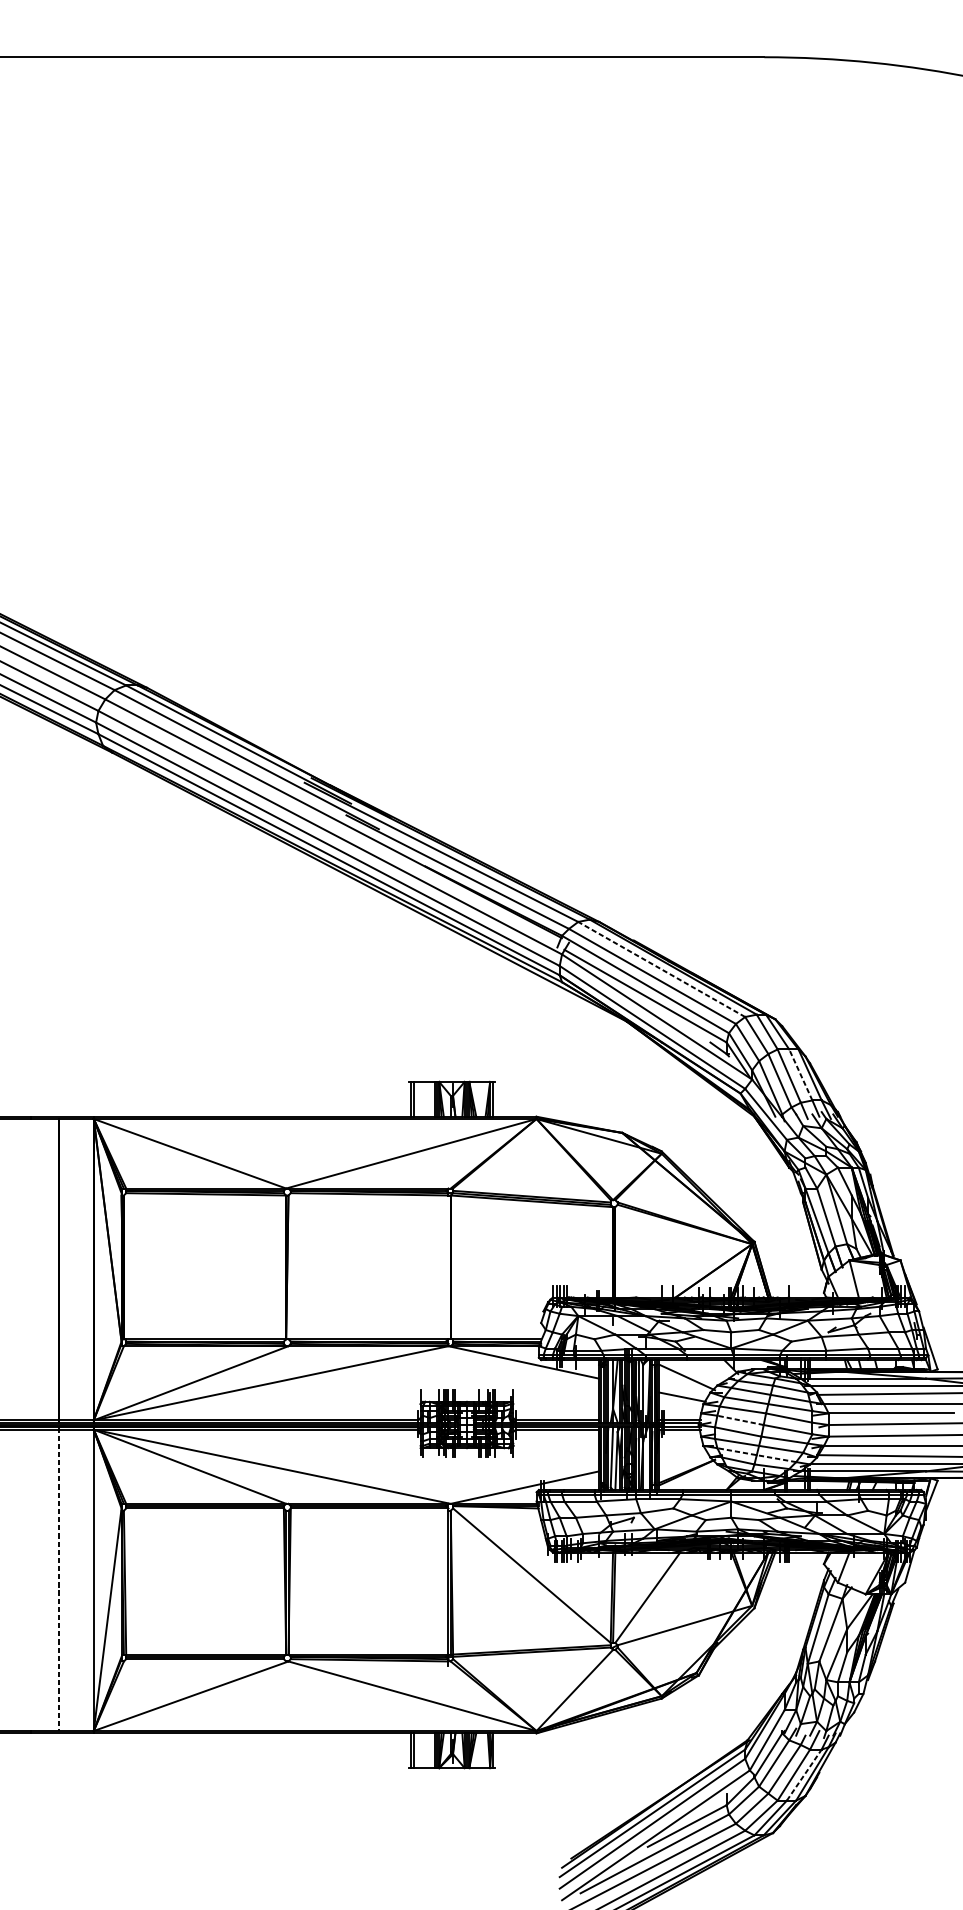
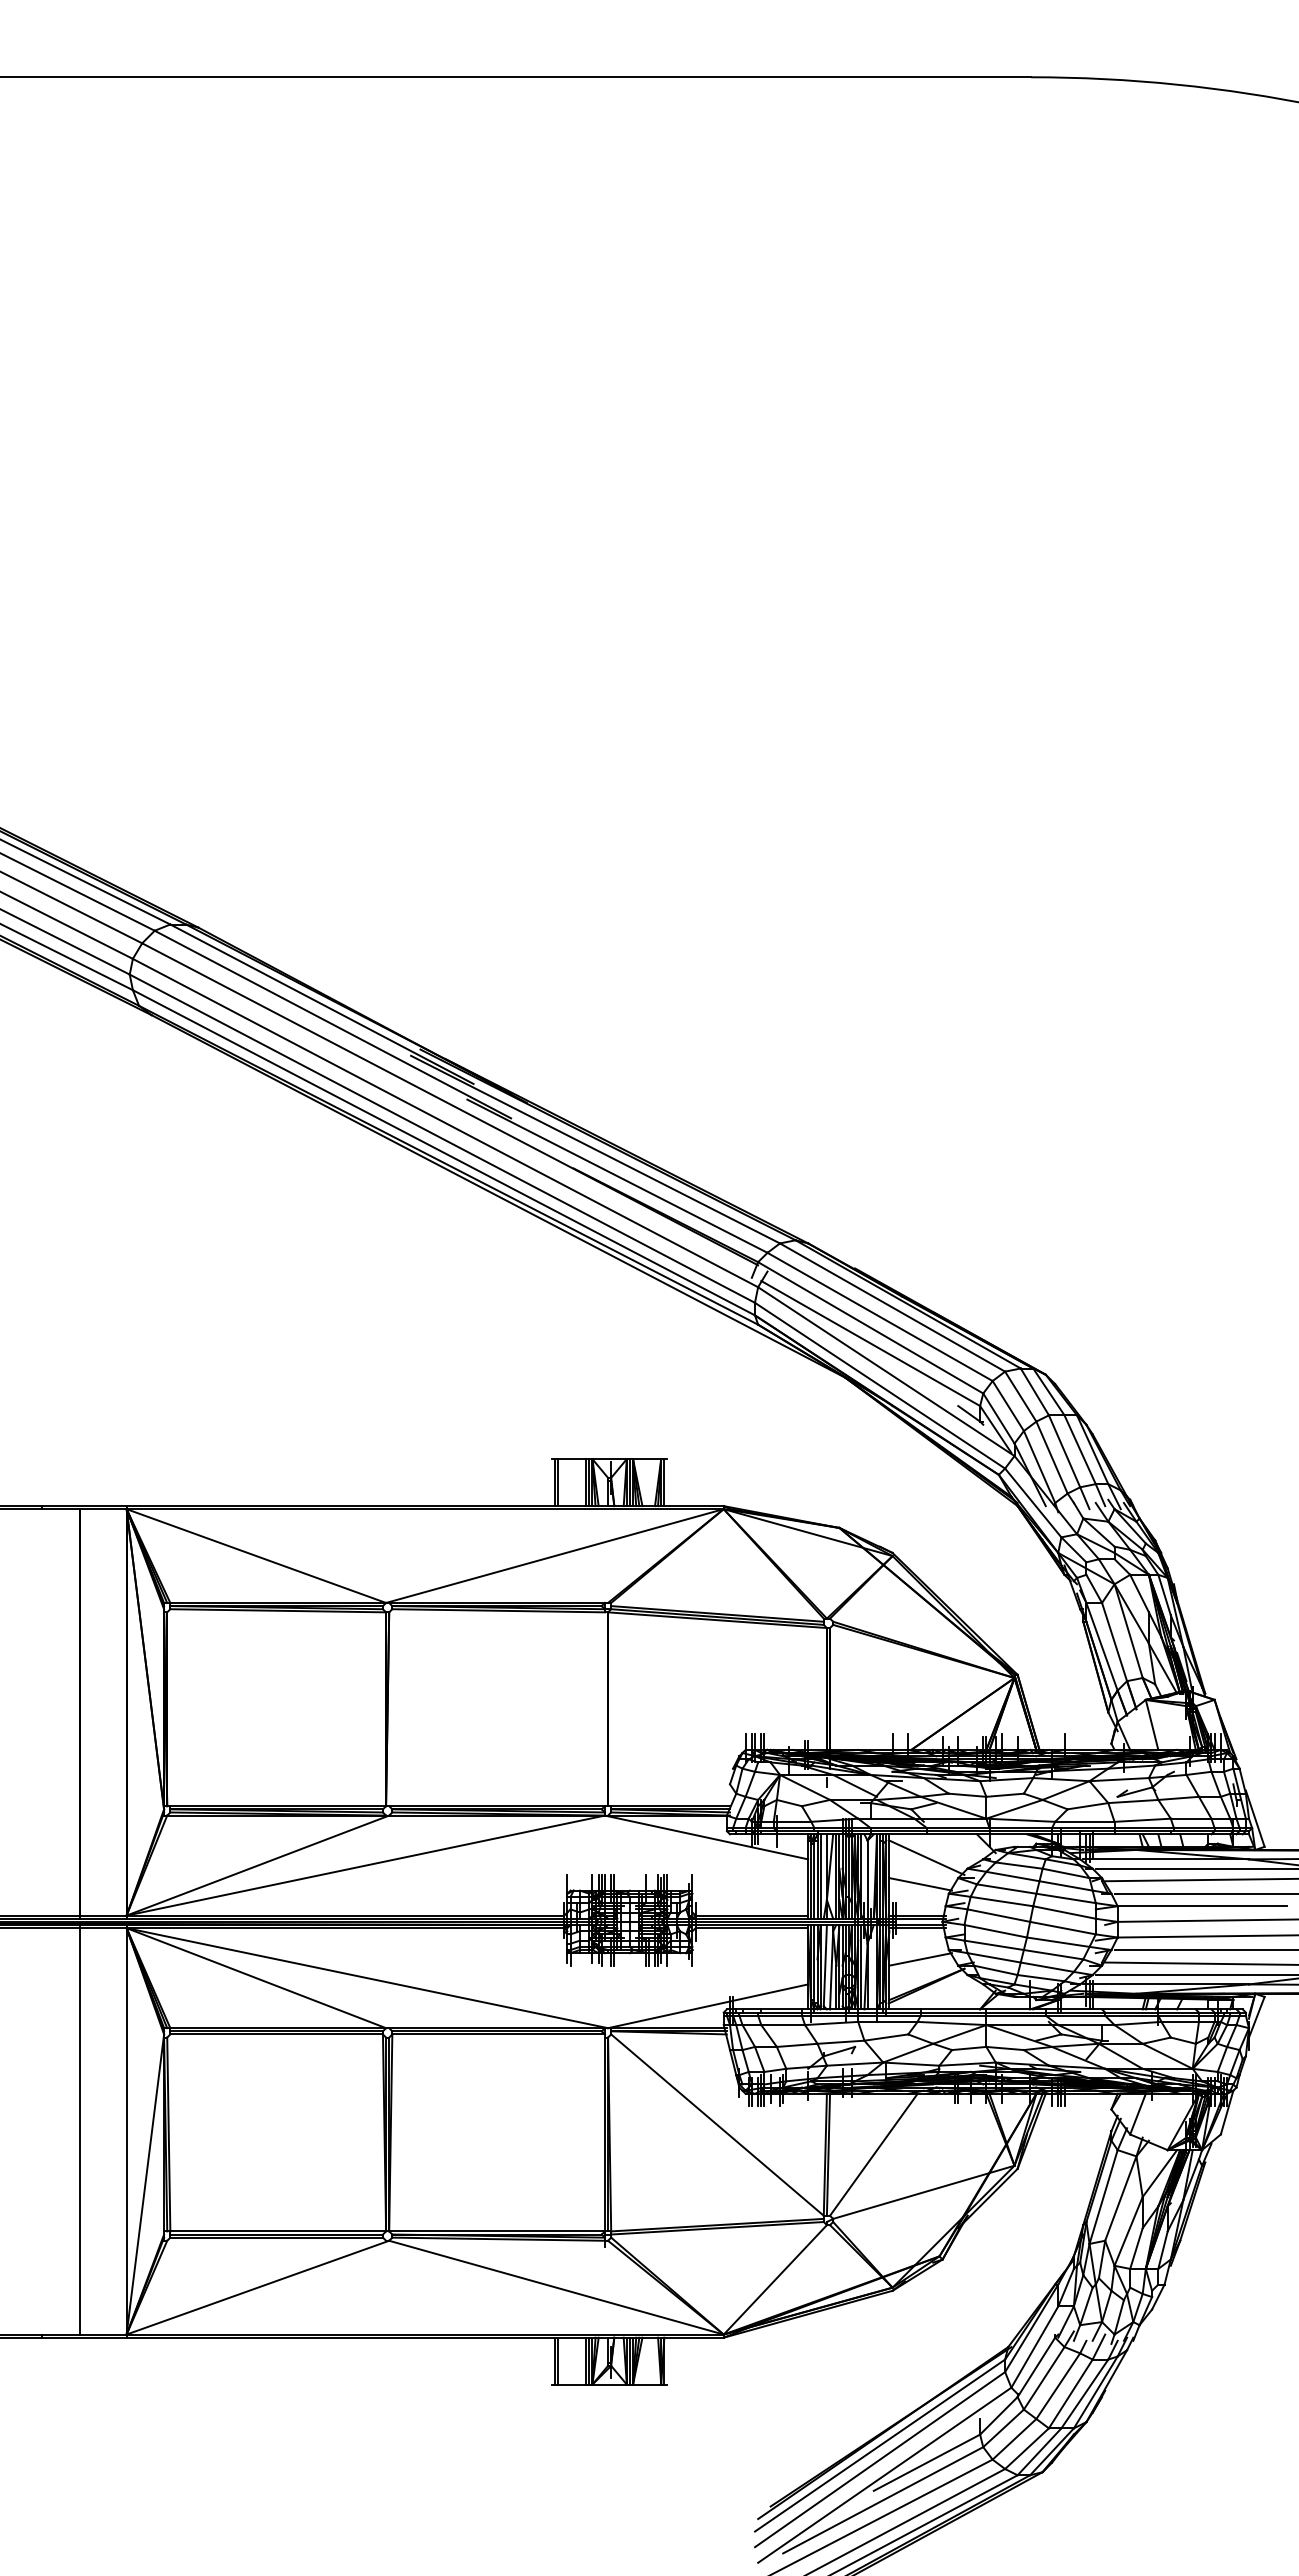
line: (661, 969) -> (892, 1307), dashed -> solid
line: (801, 1074) -> (1080, 1449), dashed -> solid
line: (740, 1420) -> (998, 1915), dashed -> solid
line: (682, 1452) -> (920, 1959), added
line: (756, 1455) -> (1020, 1962), dashed -> solid
line: (58, 1578) -> (79, 2129), dashed -> solid
line: (804, 1774) -> (1084, 2393), dashed -> solid

